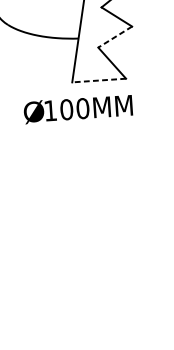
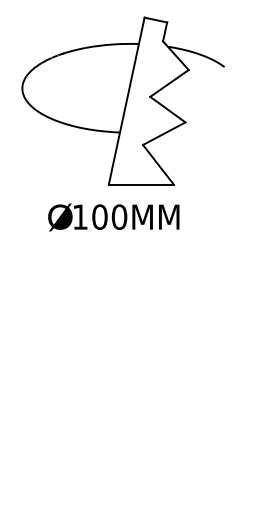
line: (114, 36) -> (163, 133), dashed -> solid
line: (99, 80) -> (141, 184), dashed -> solid

